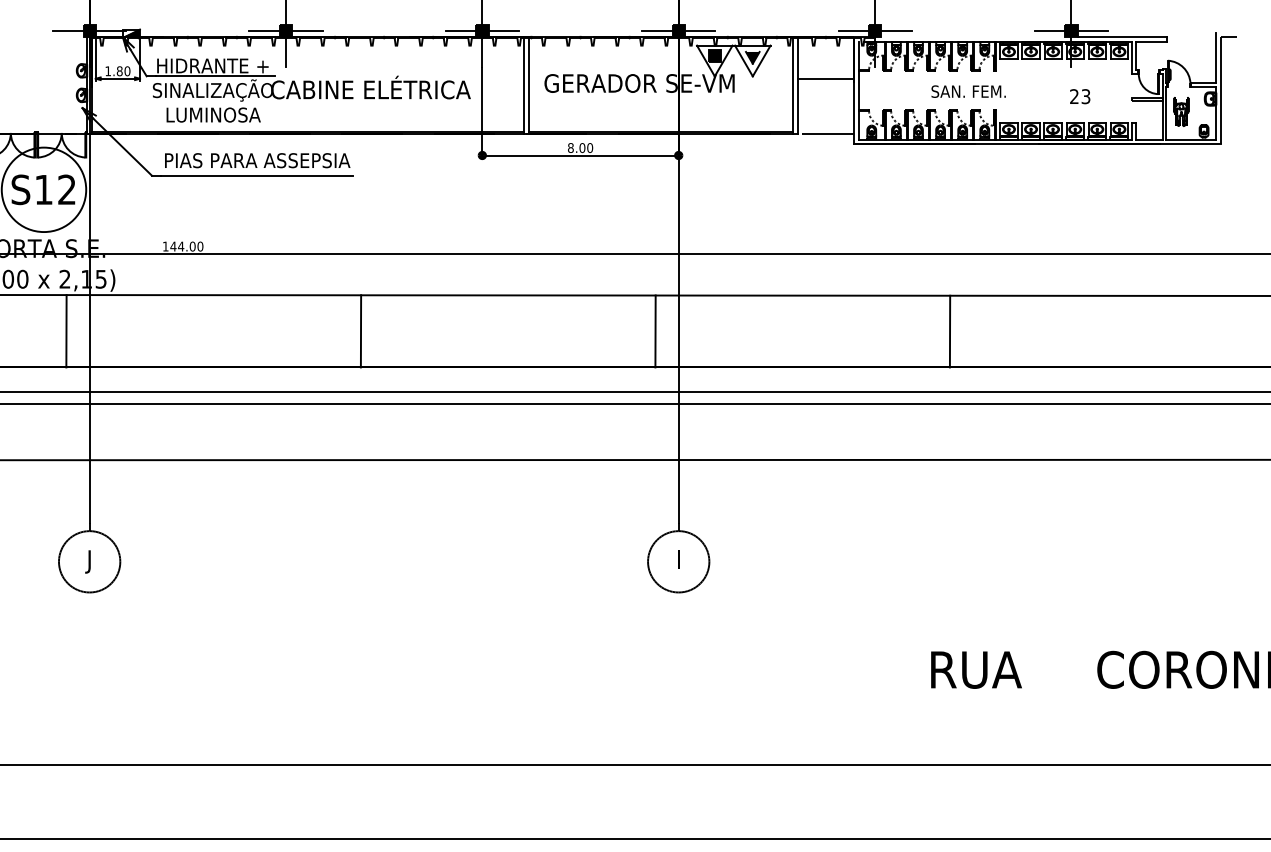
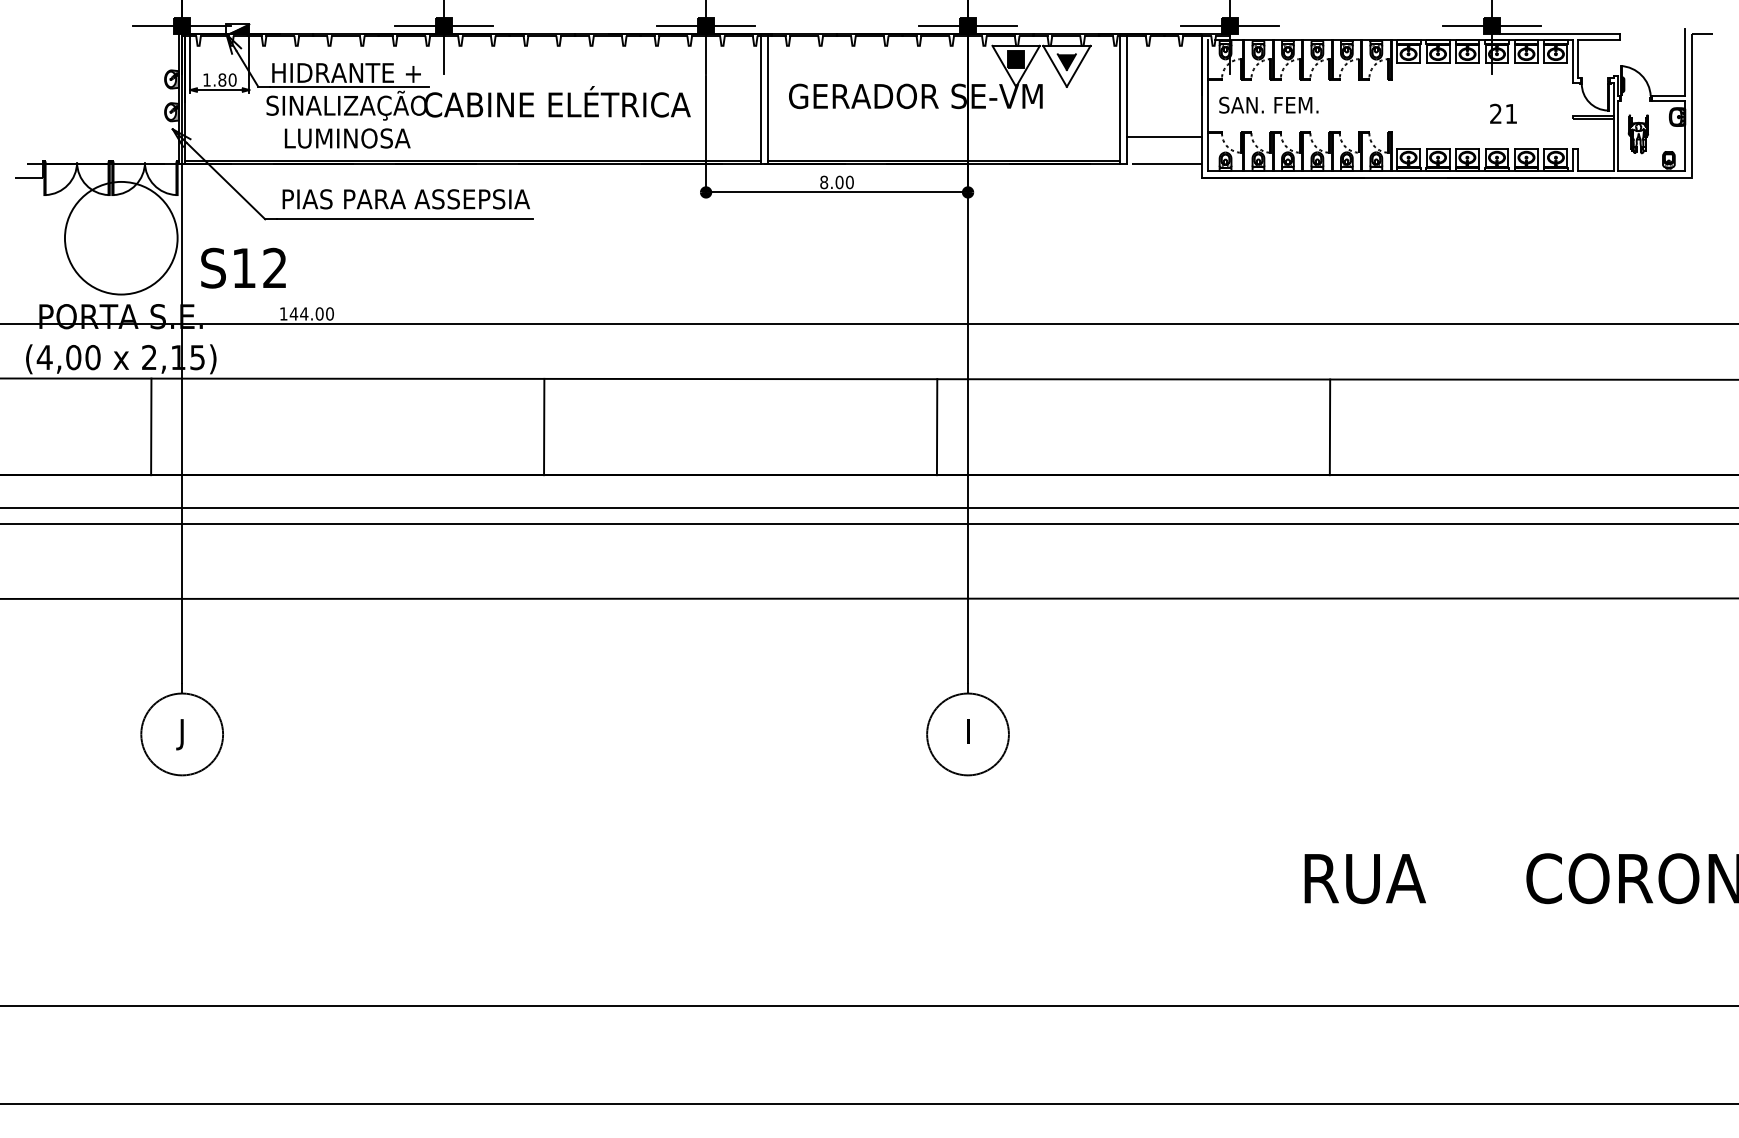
line: (825, 79) -> (1163, 136), moved
text: (968, 91) -> (1268, 104), moved
text: (1086, 96) -> (1511, 113), 23 -> 21
text: (43, 189) -> (243, 267), moved

